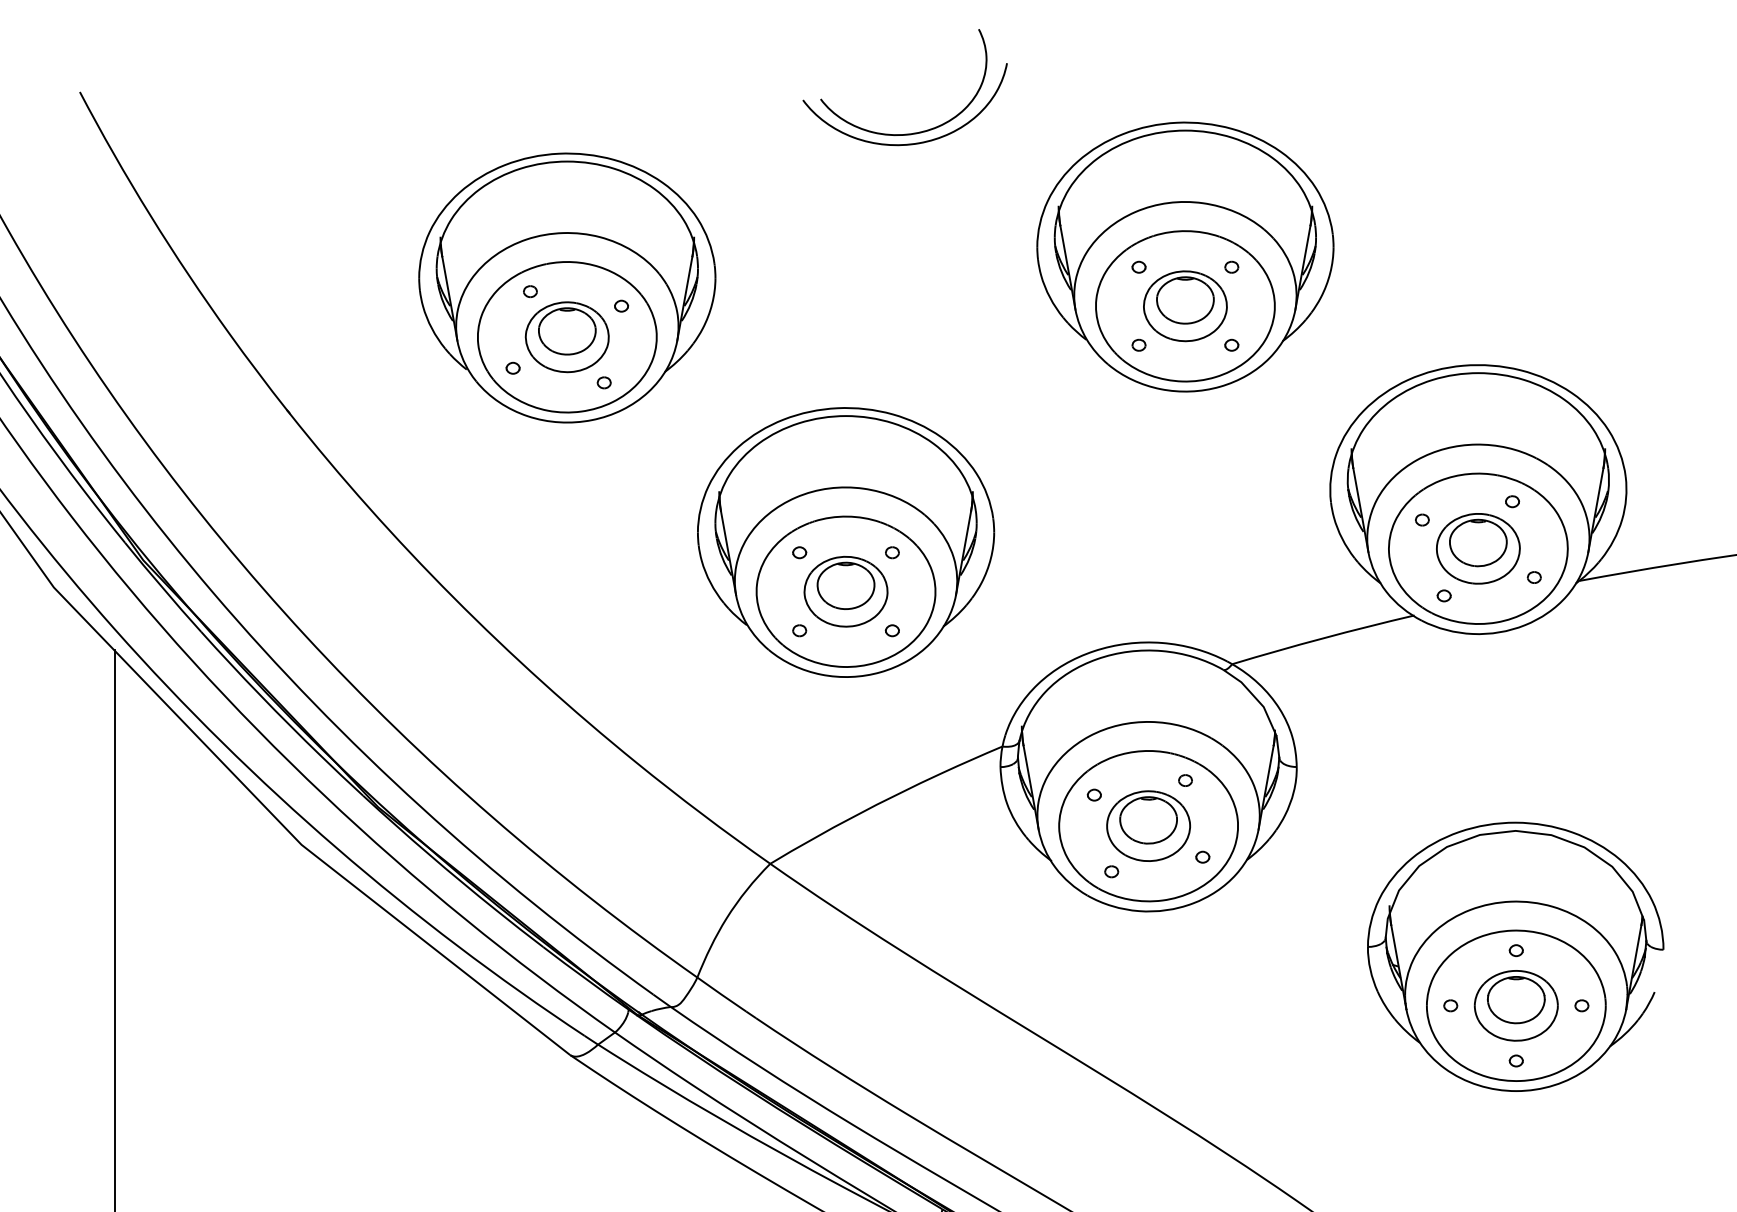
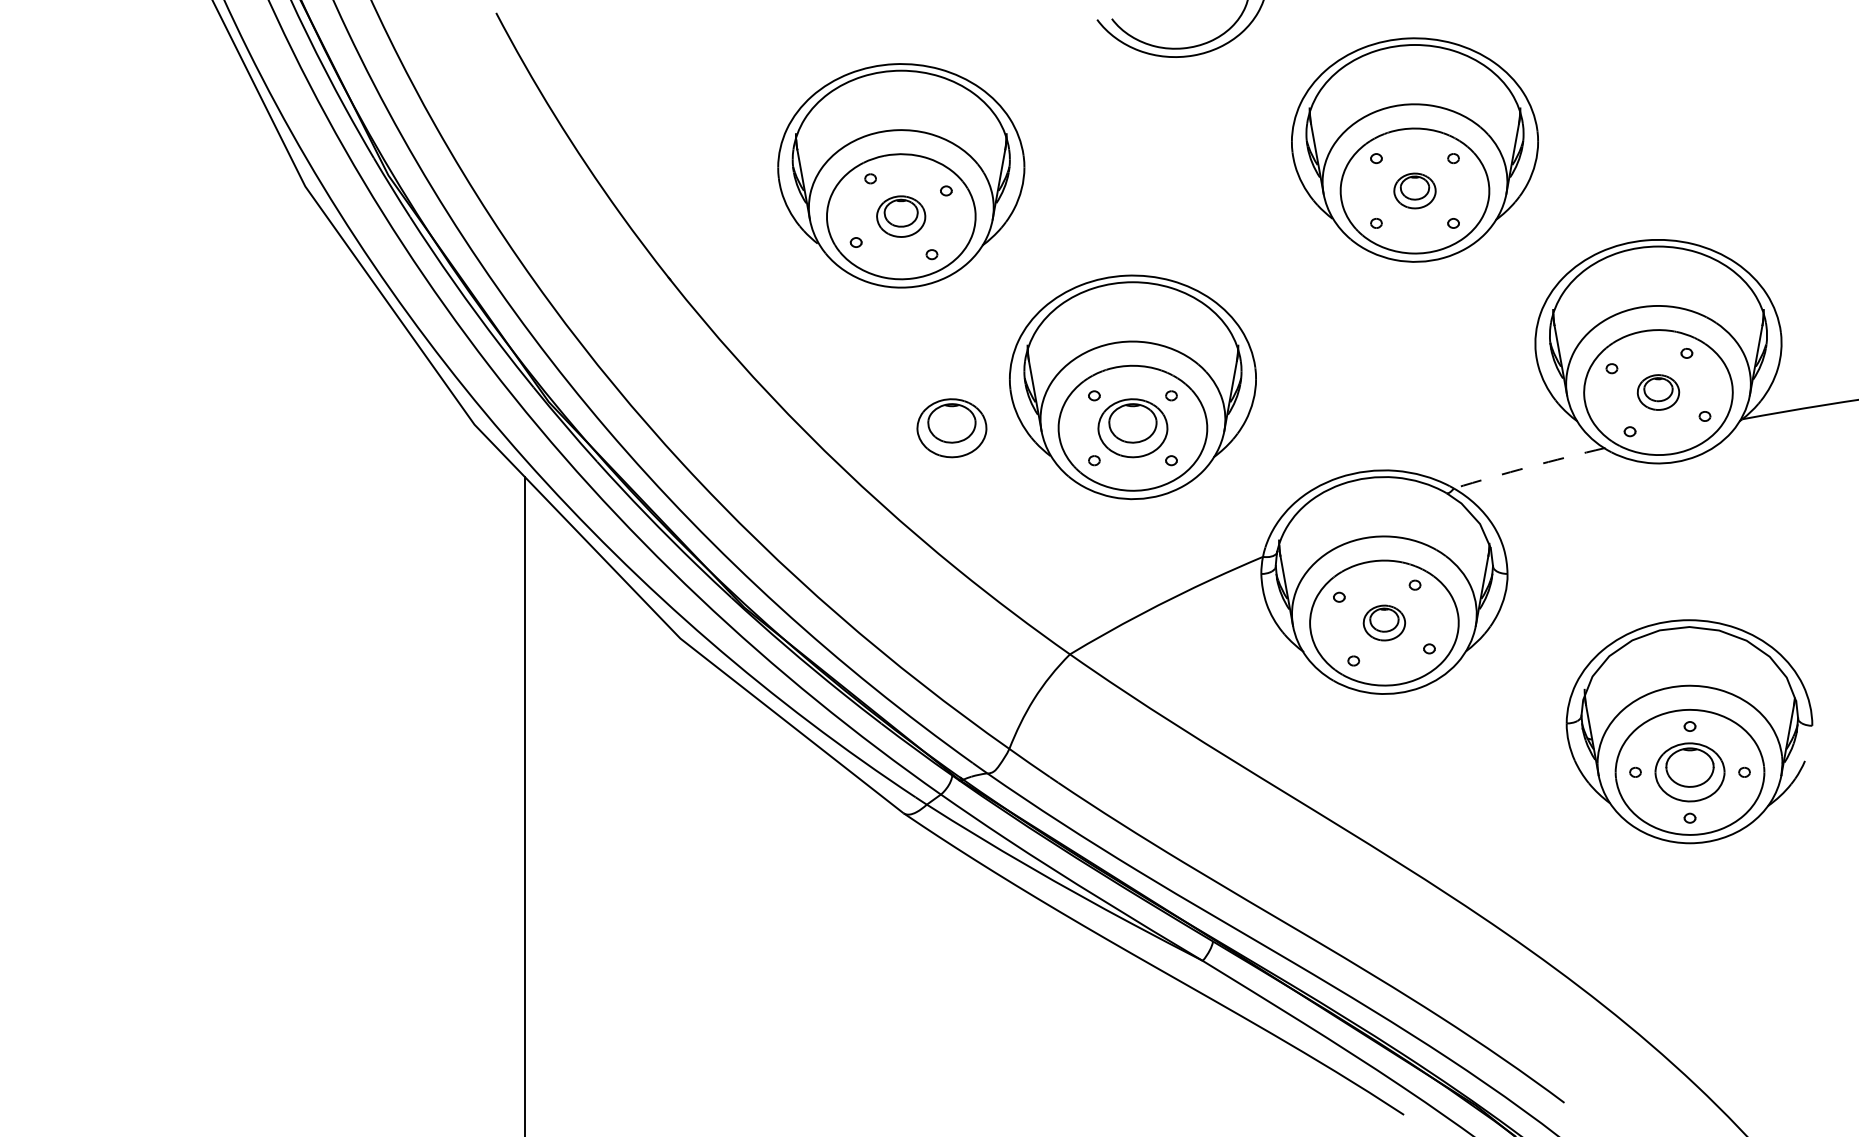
part: (1184, 305) -> (1414, 190), size x0.6
part: (566, 336) -> (900, 216), size x0.7
part: (1478, 548) -> (1658, 392), size x0.6
part: (627, 592) -> (951, 428), added
arc: (1323, 638) -> (1529, 467), solid -> dashed
part: (1148, 825) -> (1384, 622), size x0.6

